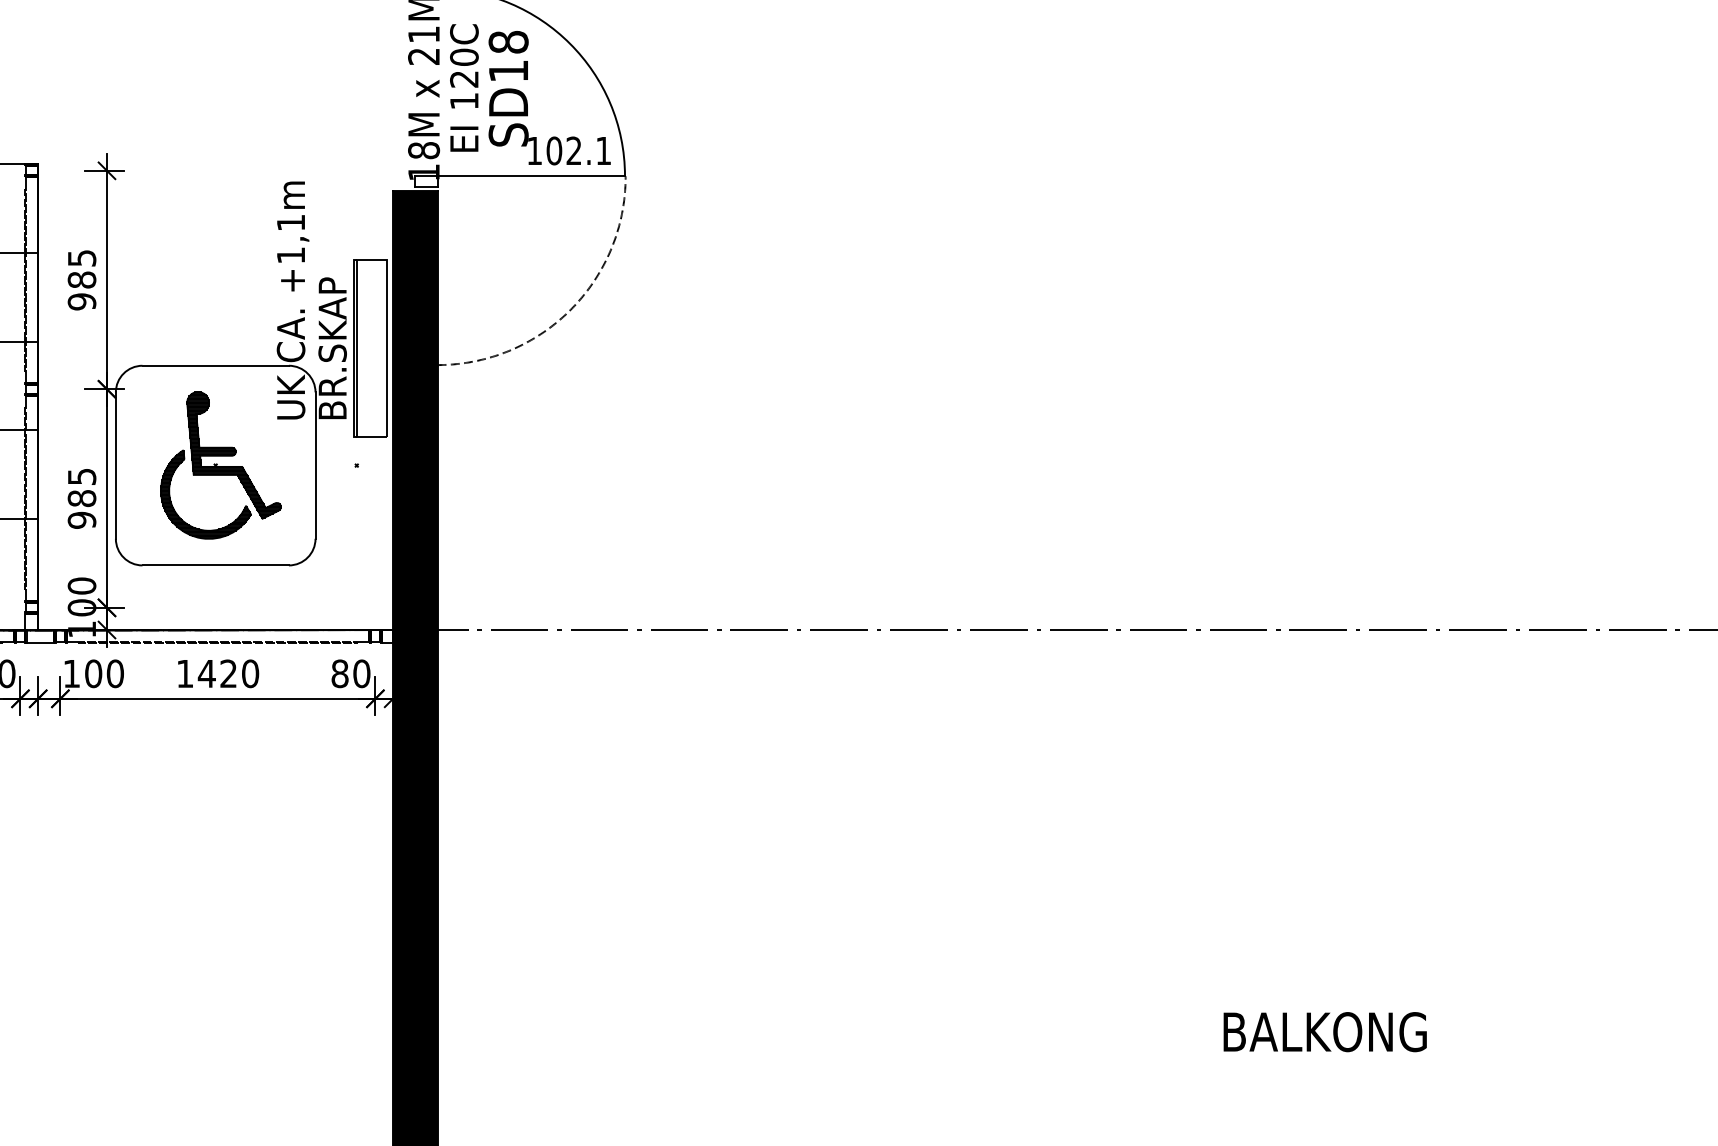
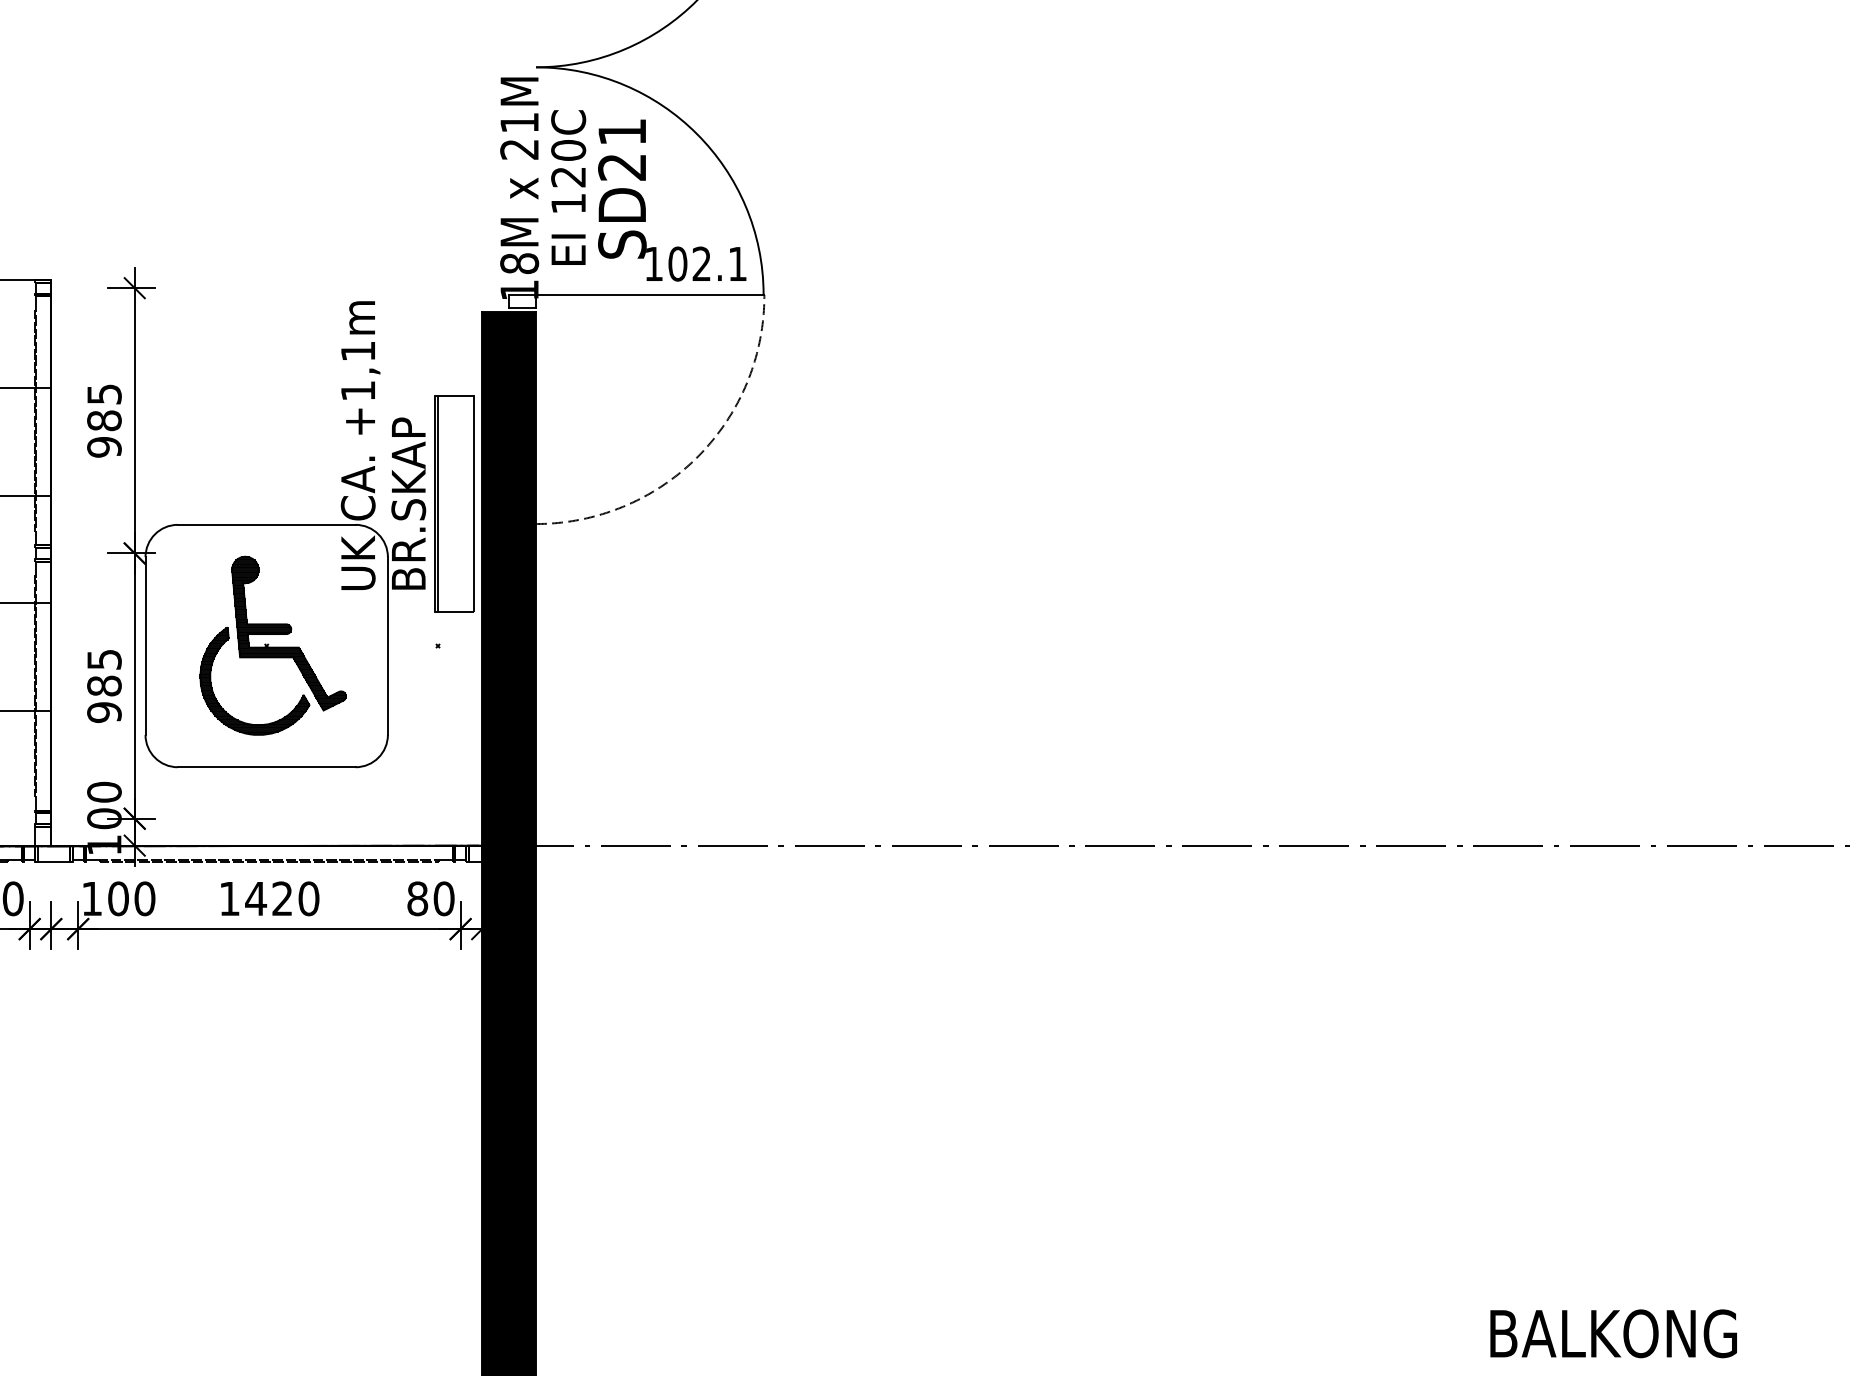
text: (508, 56) -> (622, 149), SD18 -> SD21

